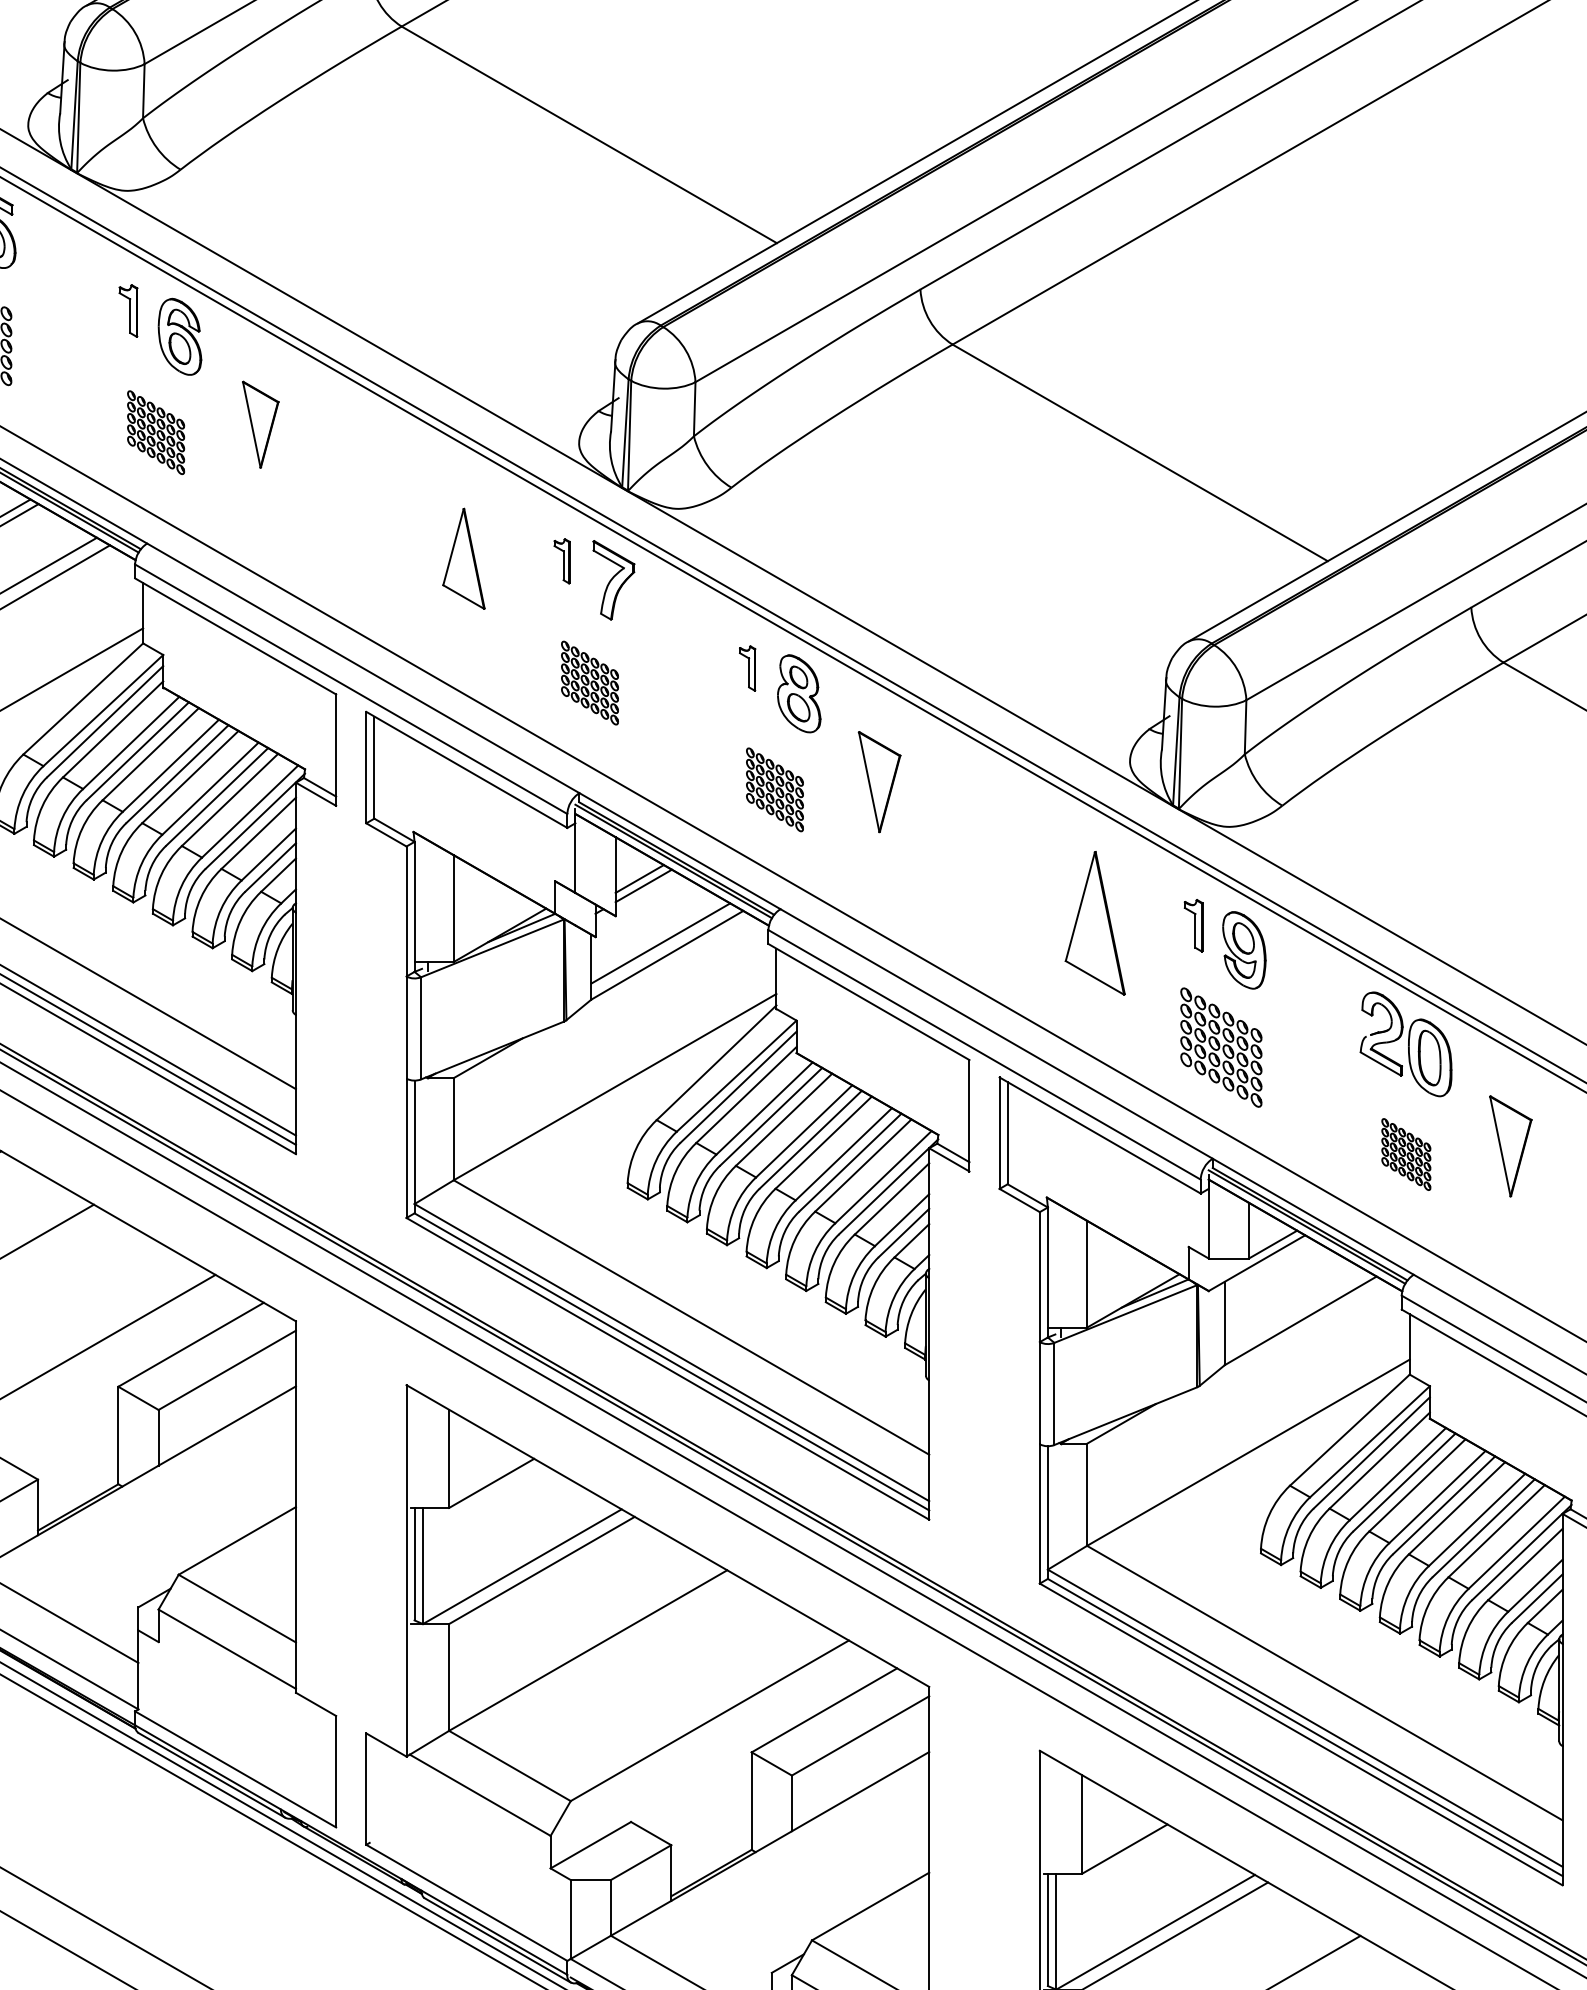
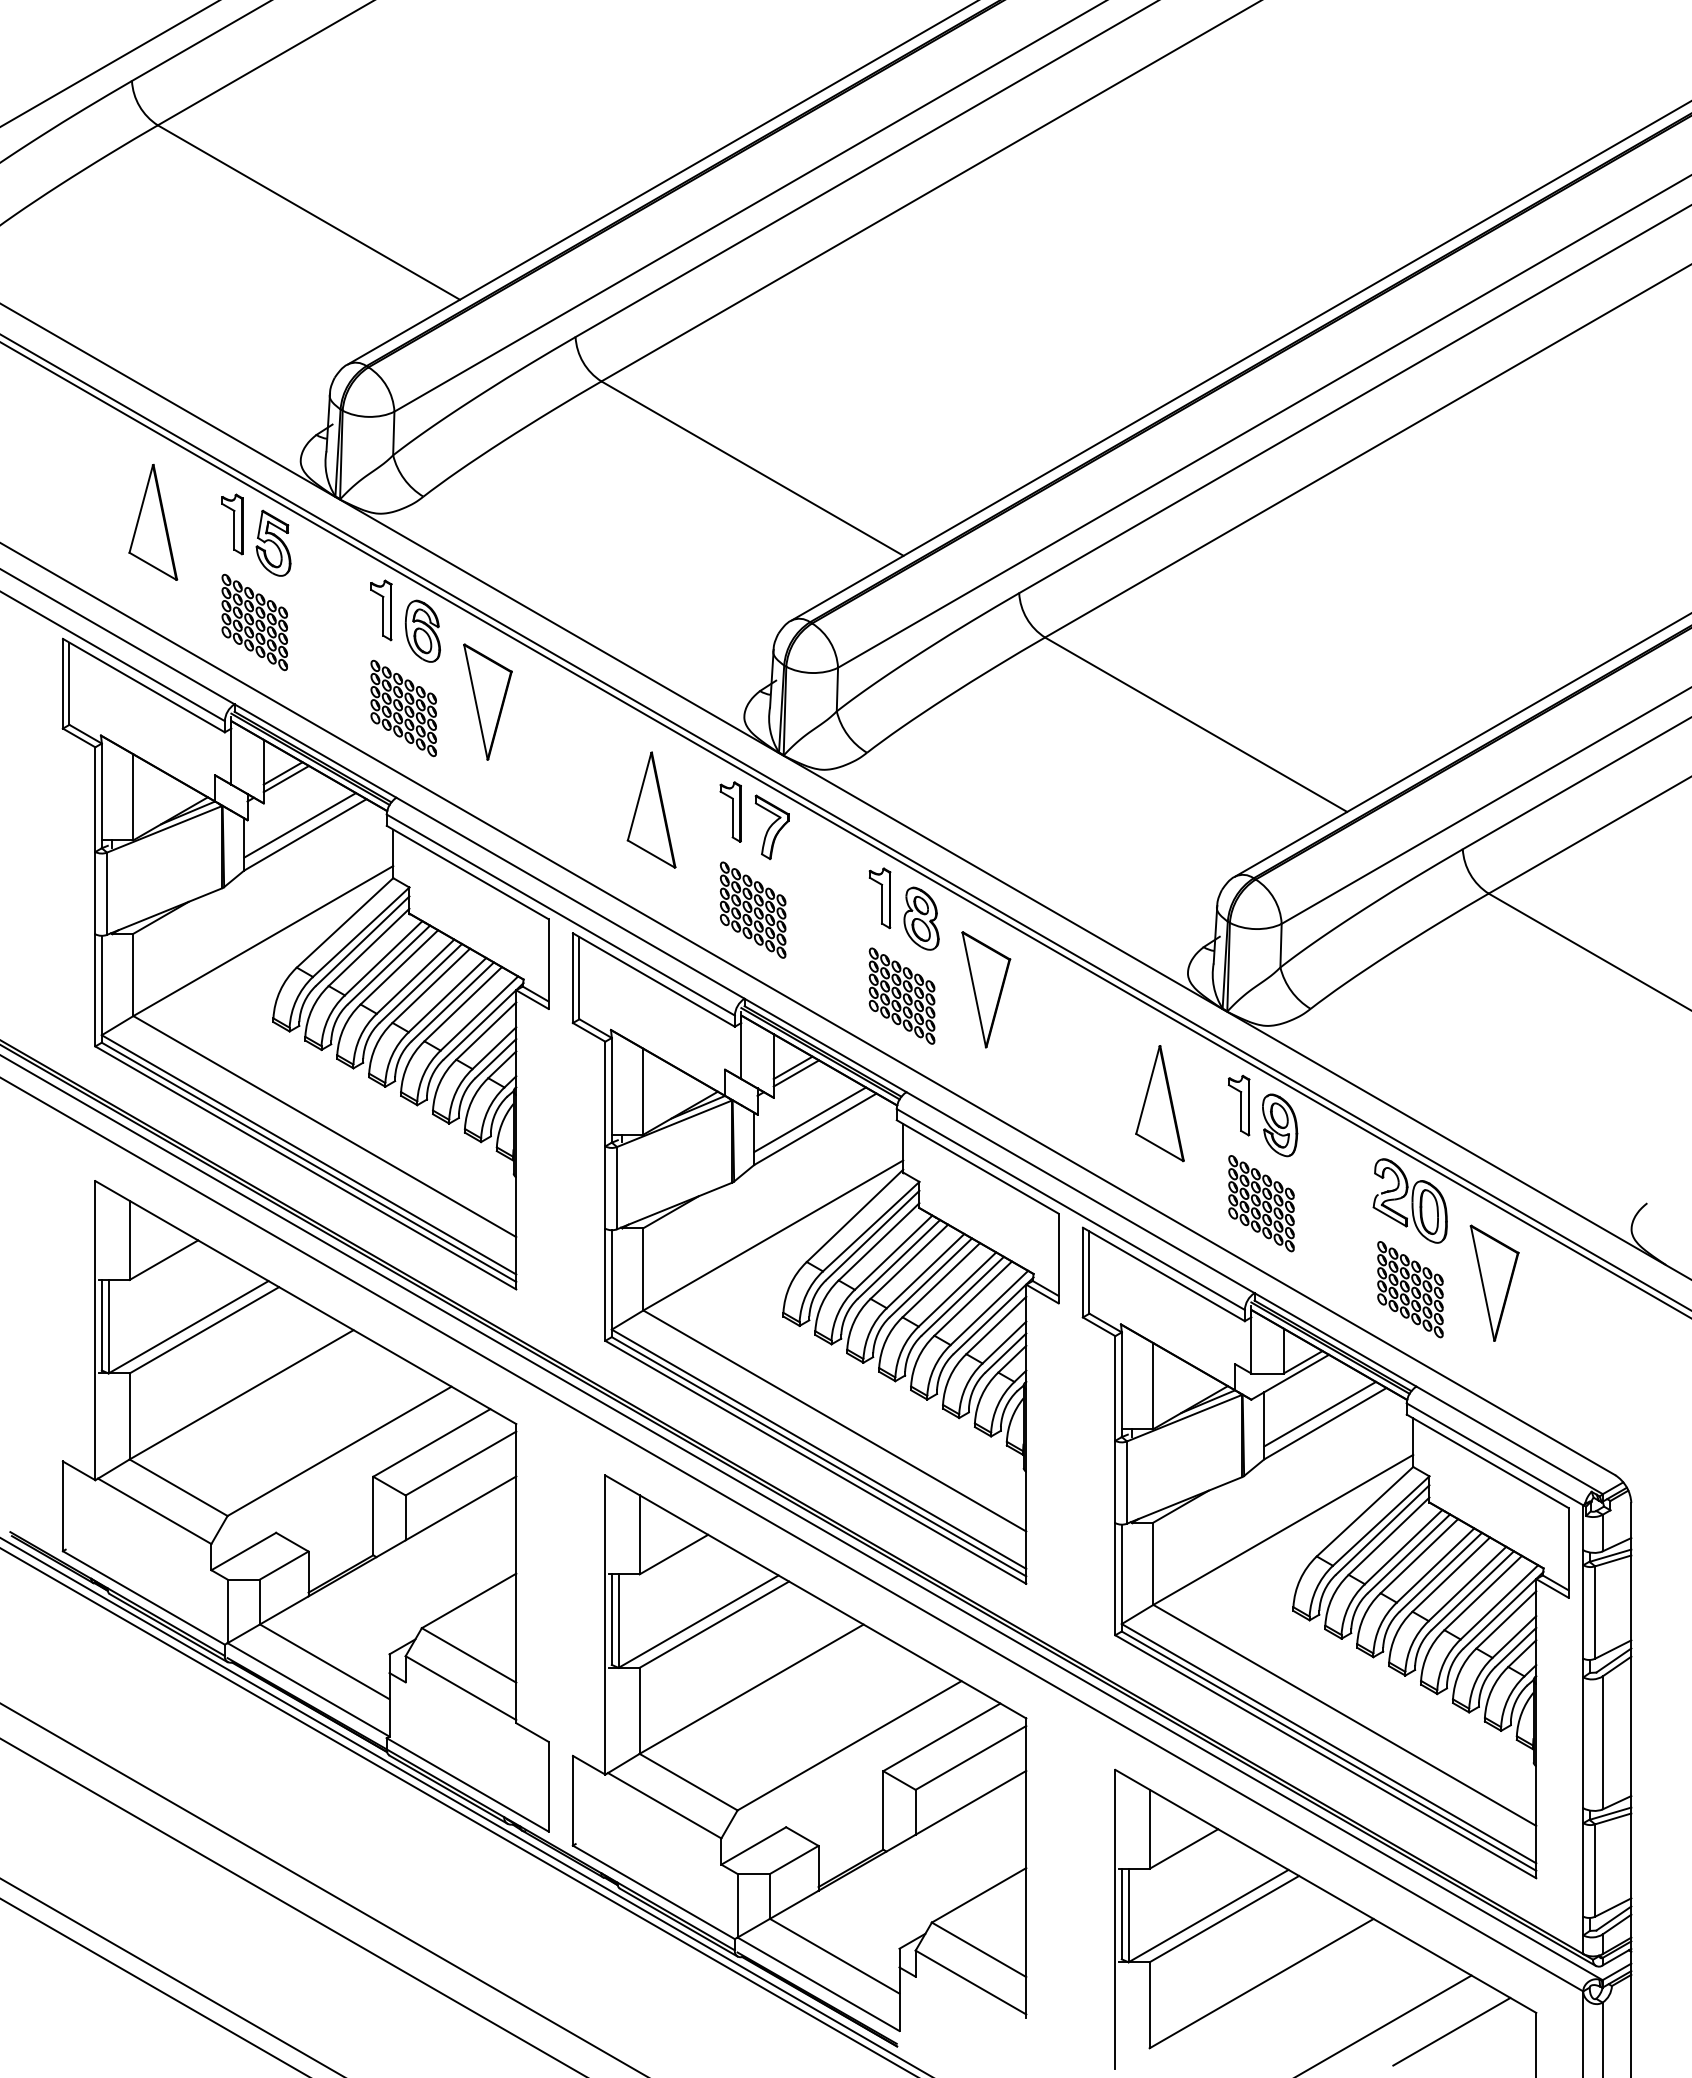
part: (128, 311) -> (381, 610), size x1.43
part: (260, 424) -> (487, 701), size x1.67
part: (155, 432) -> (403, 708), size x1.43
part: (463, 558) -> (651, 809), size x1.43
part: (561, 560) -> (730, 811), size x1.67
part: (746, 668) -> (879, 898), size x1.67
part: (589, 682) -> (752, 909), size x1.43
part: (879, 781) -> (986, 989), size x1.43
part: (774, 789) -> (901, 995), size x1.43
part: (1194, 925) -> (1239, 1105), size x1.43
part: (1510, 1145) -> (1494, 1282), size x1.43
part: (1406, 1154) -> (1410, 1289), size x1.67
line: (1294, 1308) -> (1320, 1413), added

